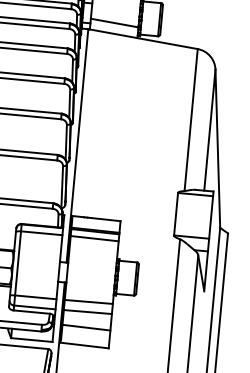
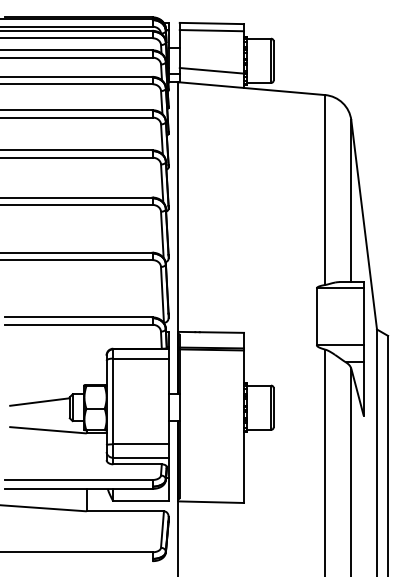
line: (94, 238) -> (211, 358), removed
line: (88, 301) -> (211, 443), removed
line: (87, 312) -> (211, 457), removed
line: (86, 327) -> (211, 478), removed

